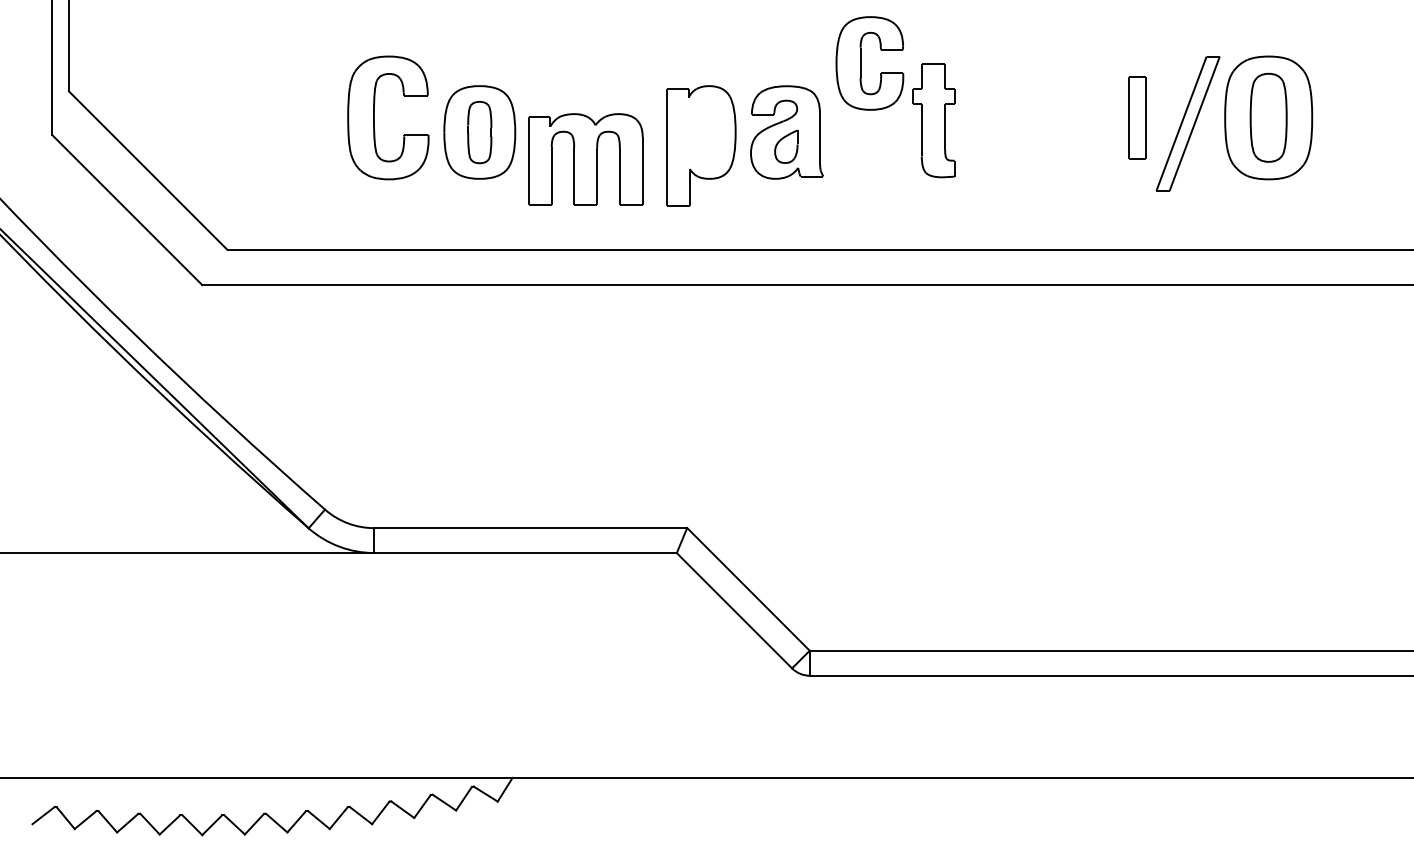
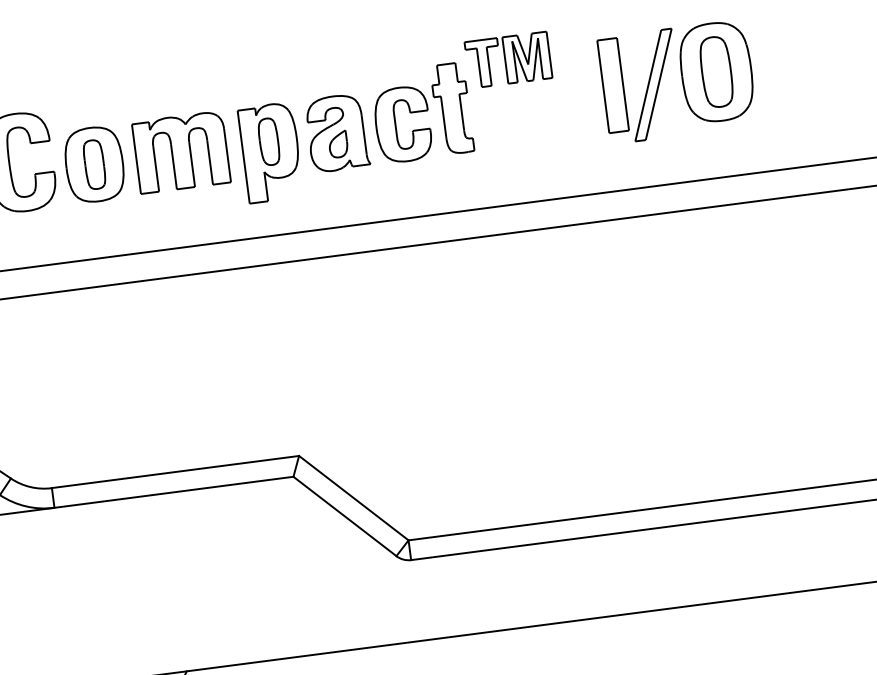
part: (861, 63) -> (396, 125), moved
part: (1011, 69) -> (508, 60), added
part: (1137, 117) -> (612, 85), size x1.43
part: (700, 132) -> (269, 141), added
part: (585, 159) -> (181, 152), moved

